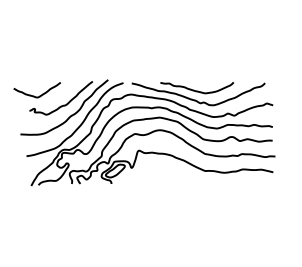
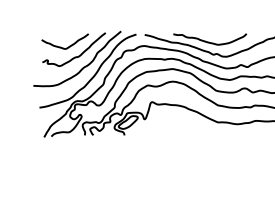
curve: (34, 95) -> (62, 46), moved

